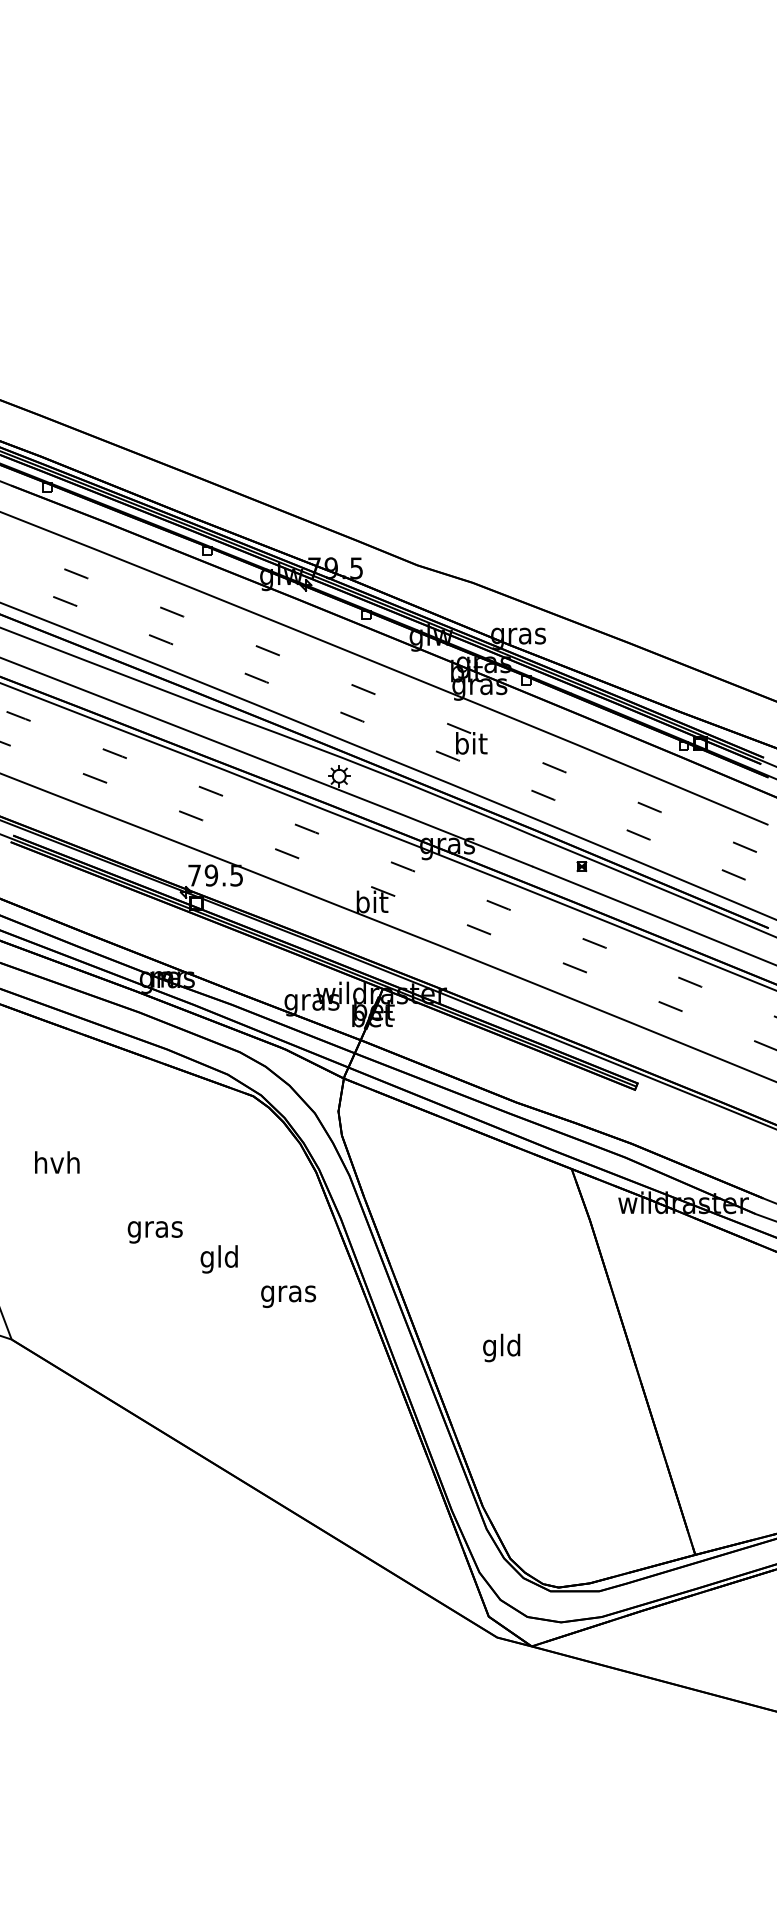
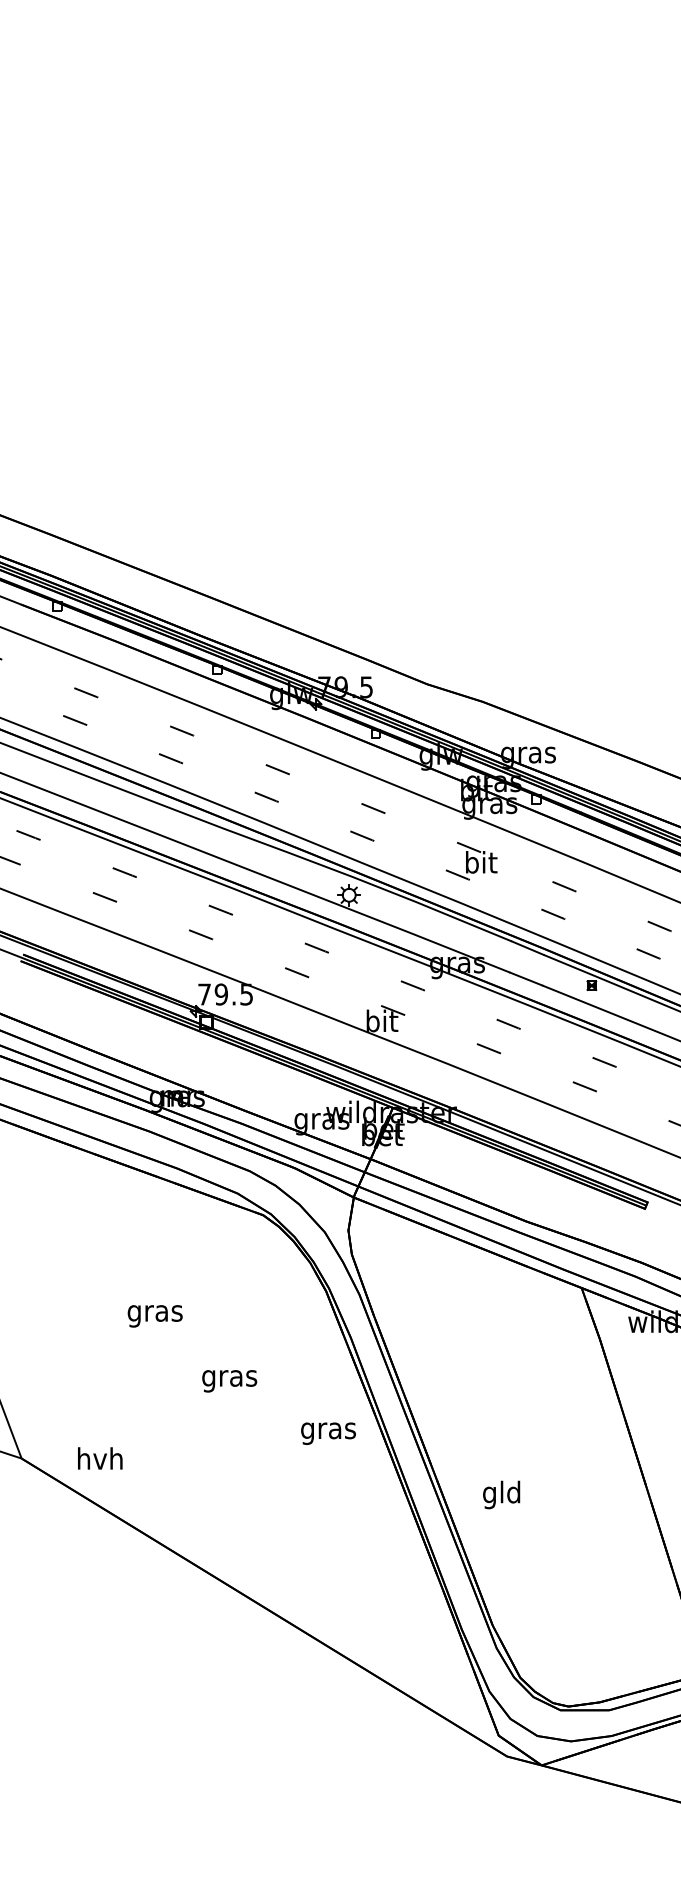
text: (57, 1162) -> (100, 1458), moved
text: (154, 1232) -> (154, 1316), moved
text: (219, 1259) -> (229, 1378), gld -> gras
text: (288, 1296) -> (328, 1433), moved
text: (501, 1347) -> (501, 1494), moved

